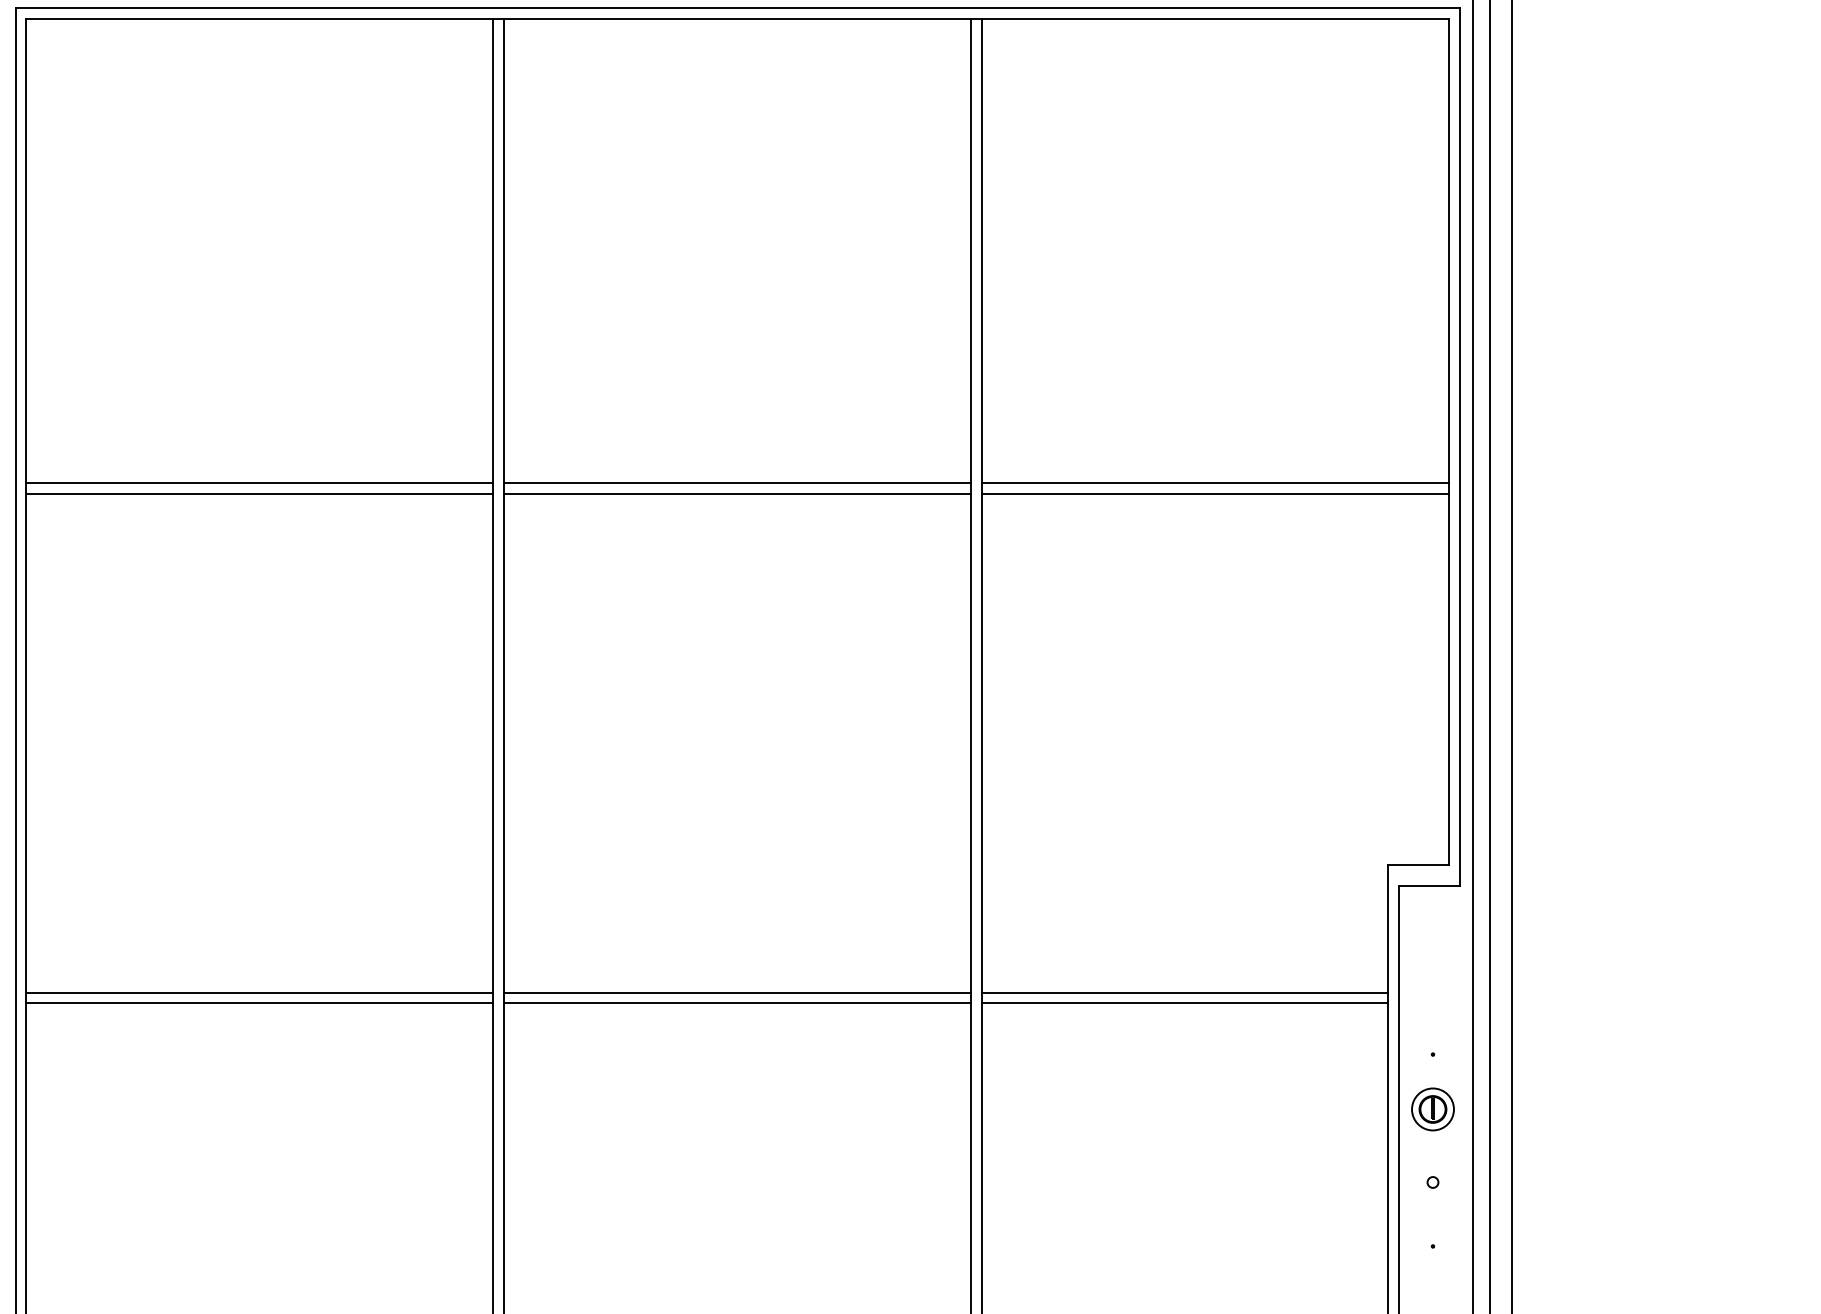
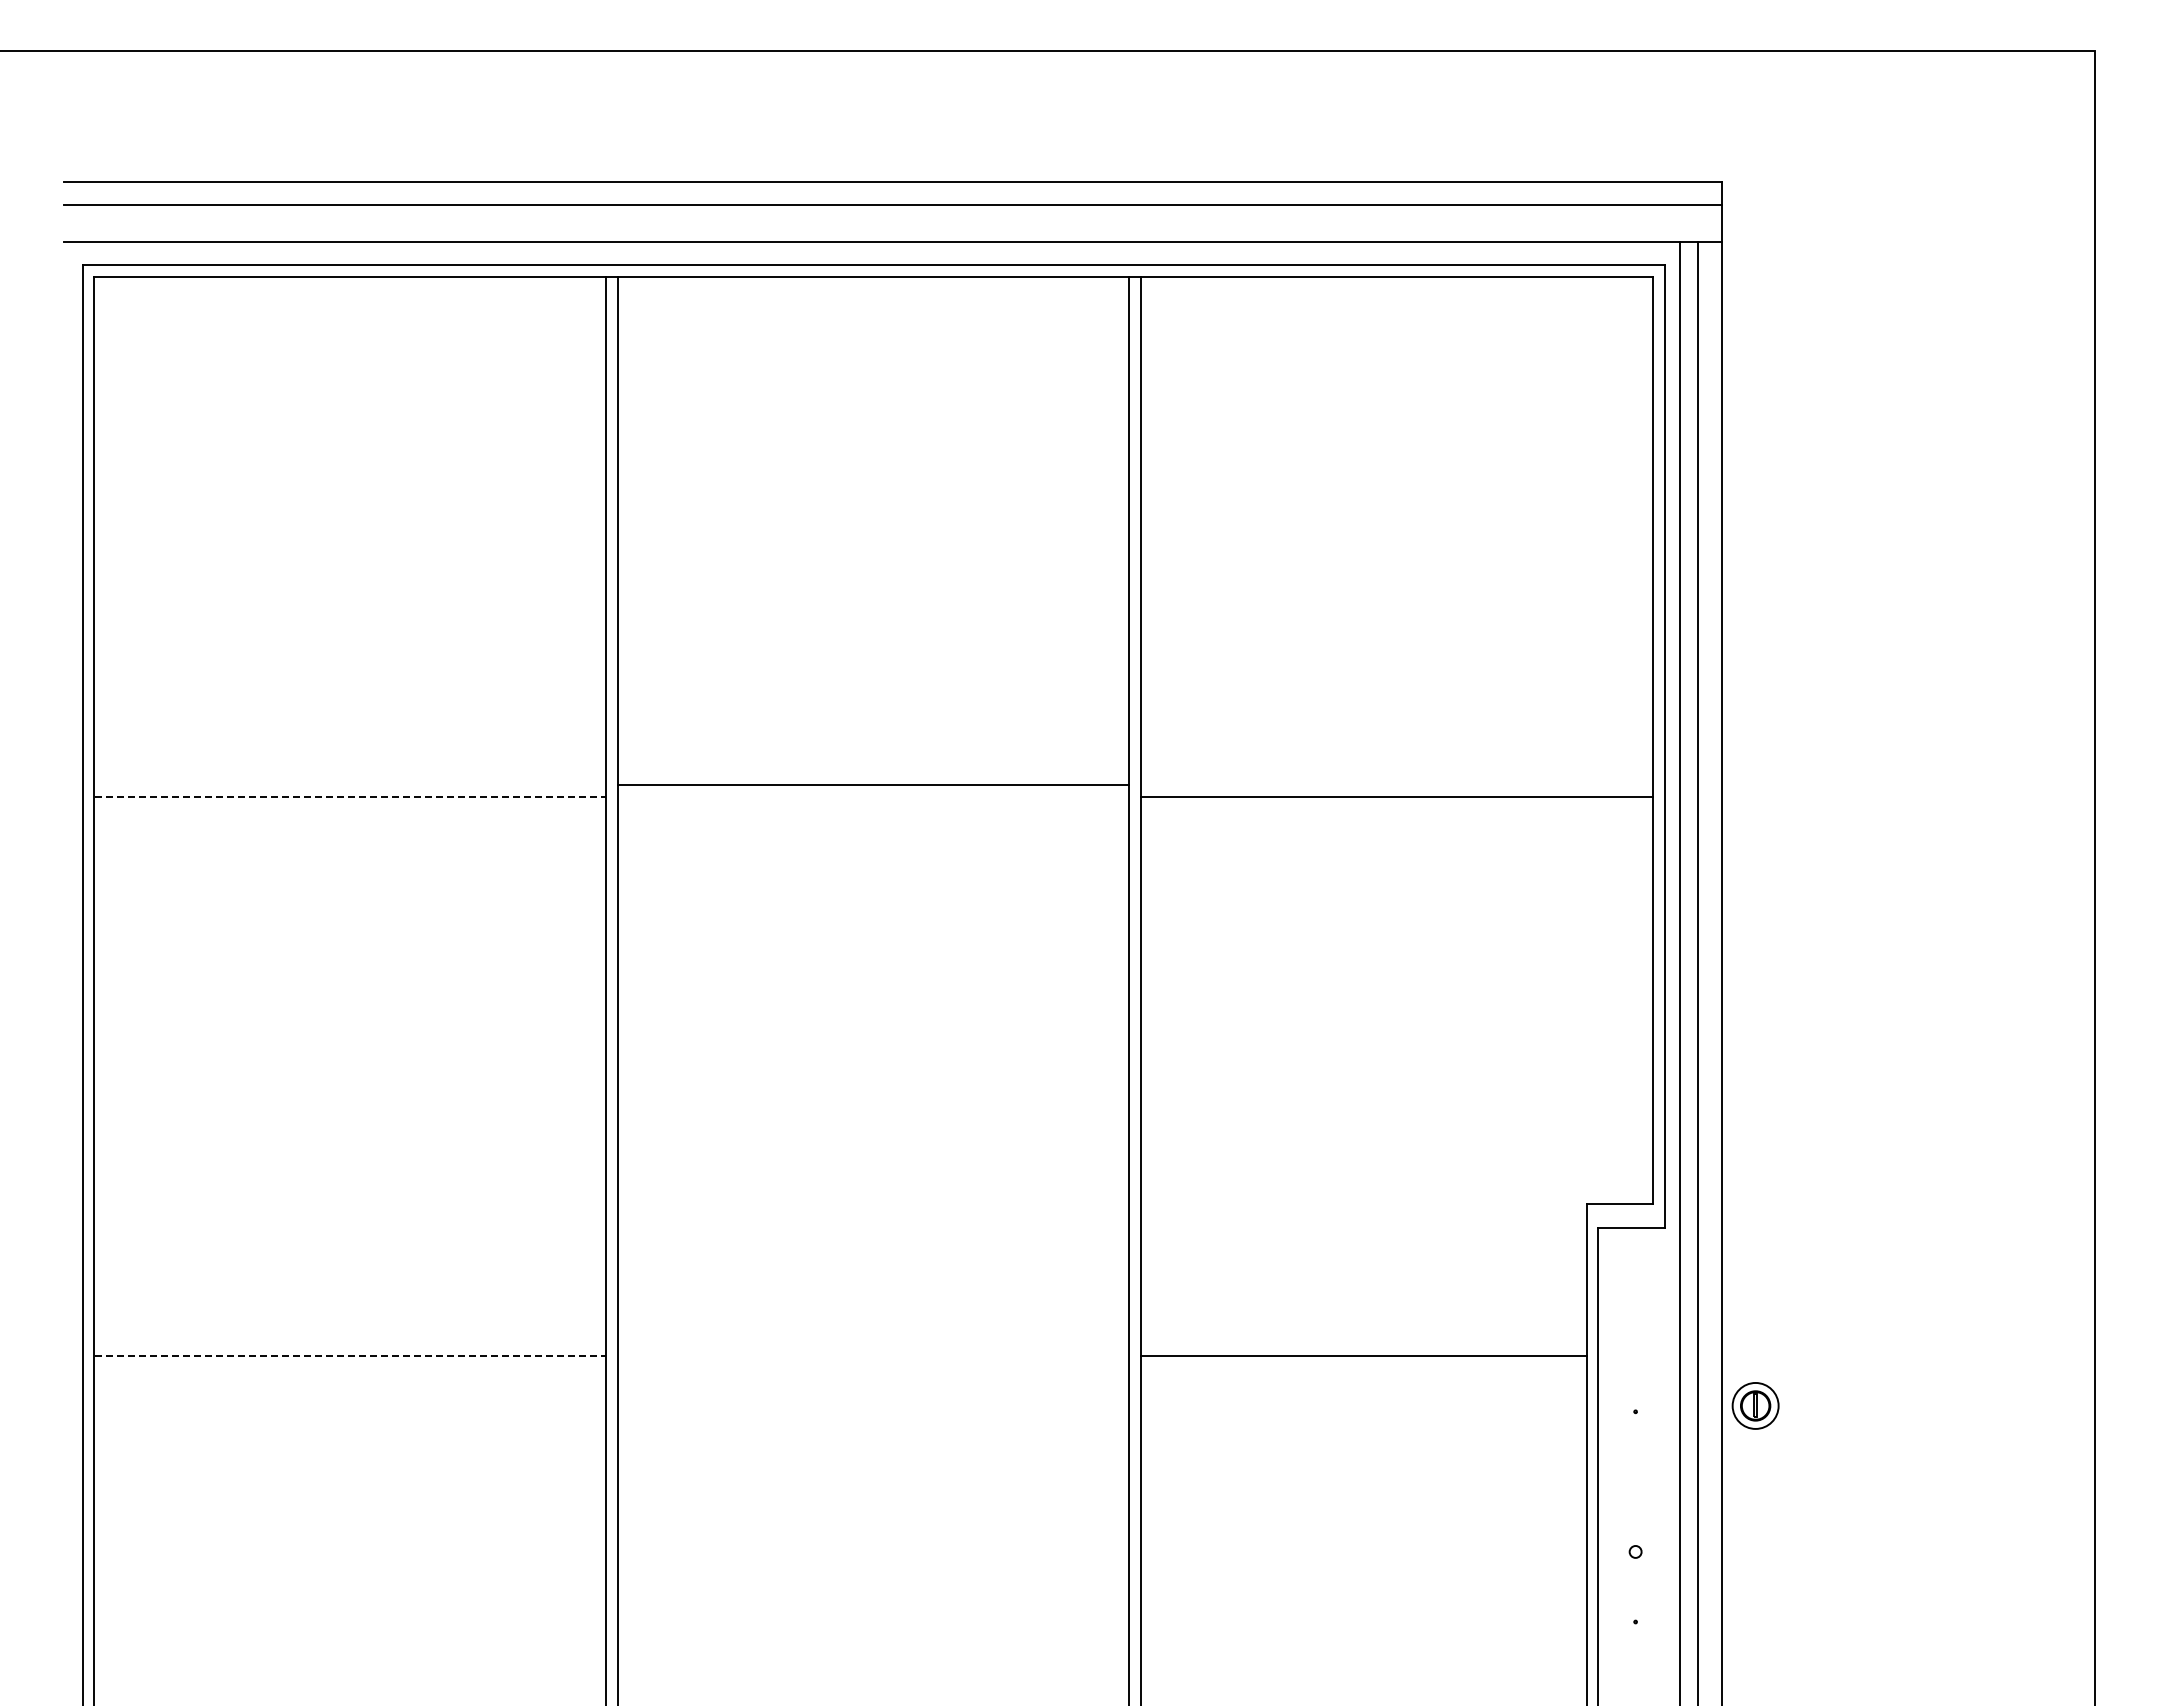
line: (260, 482) -> (350, 785), removed
line: (1215, 482) -> (1397, 785), removed
line: (260, 493) -> (350, 797), solid -> dashed
line: (737, 493) -> (873, 797), removed
line: (260, 992) -> (350, 1343), removed
line: (737, 992) -> (873, 1343), removed
line: (1184, 992) -> (1363, 1343), removed
line: (260, 1003) -> (350, 1355), solid -> dashed
line: (737, 1003) -> (873, 1355), removed
part: (1432, 1109) -> (1755, 1405), moved

